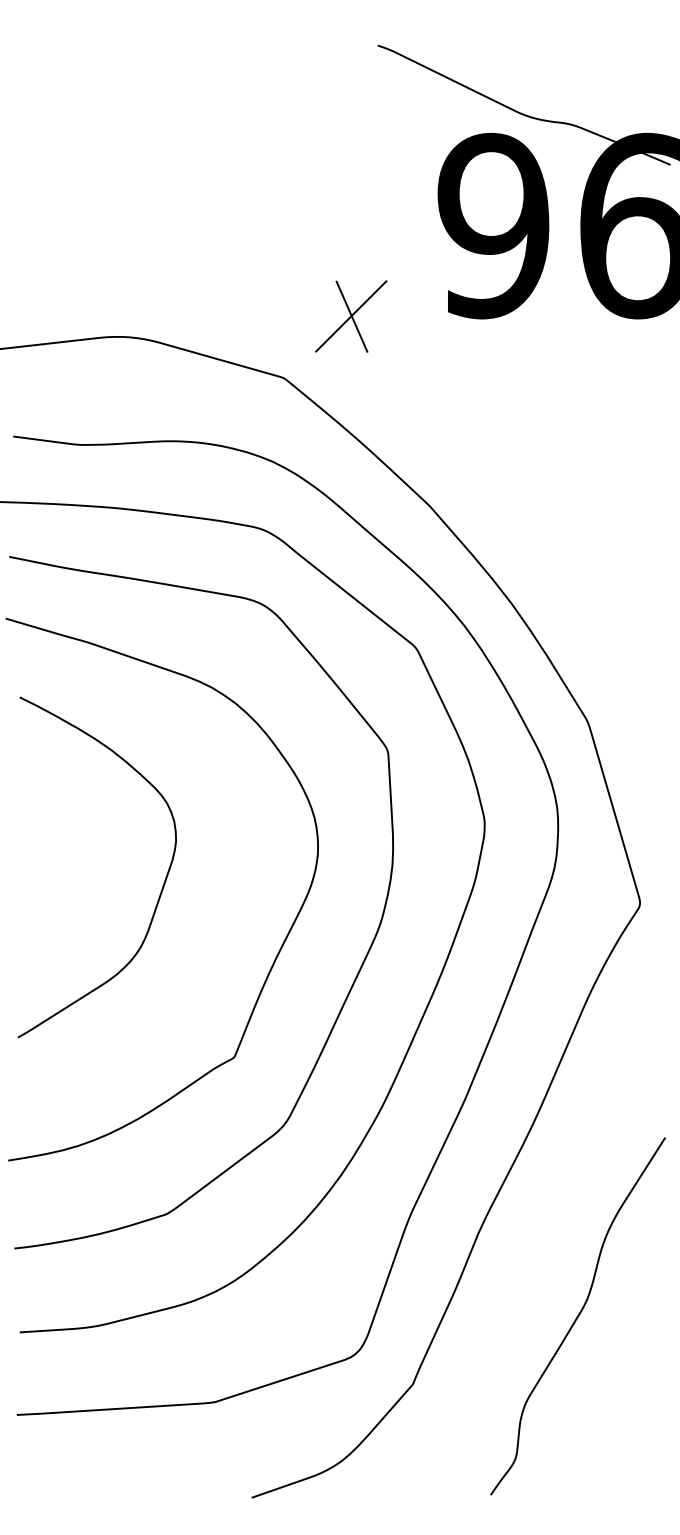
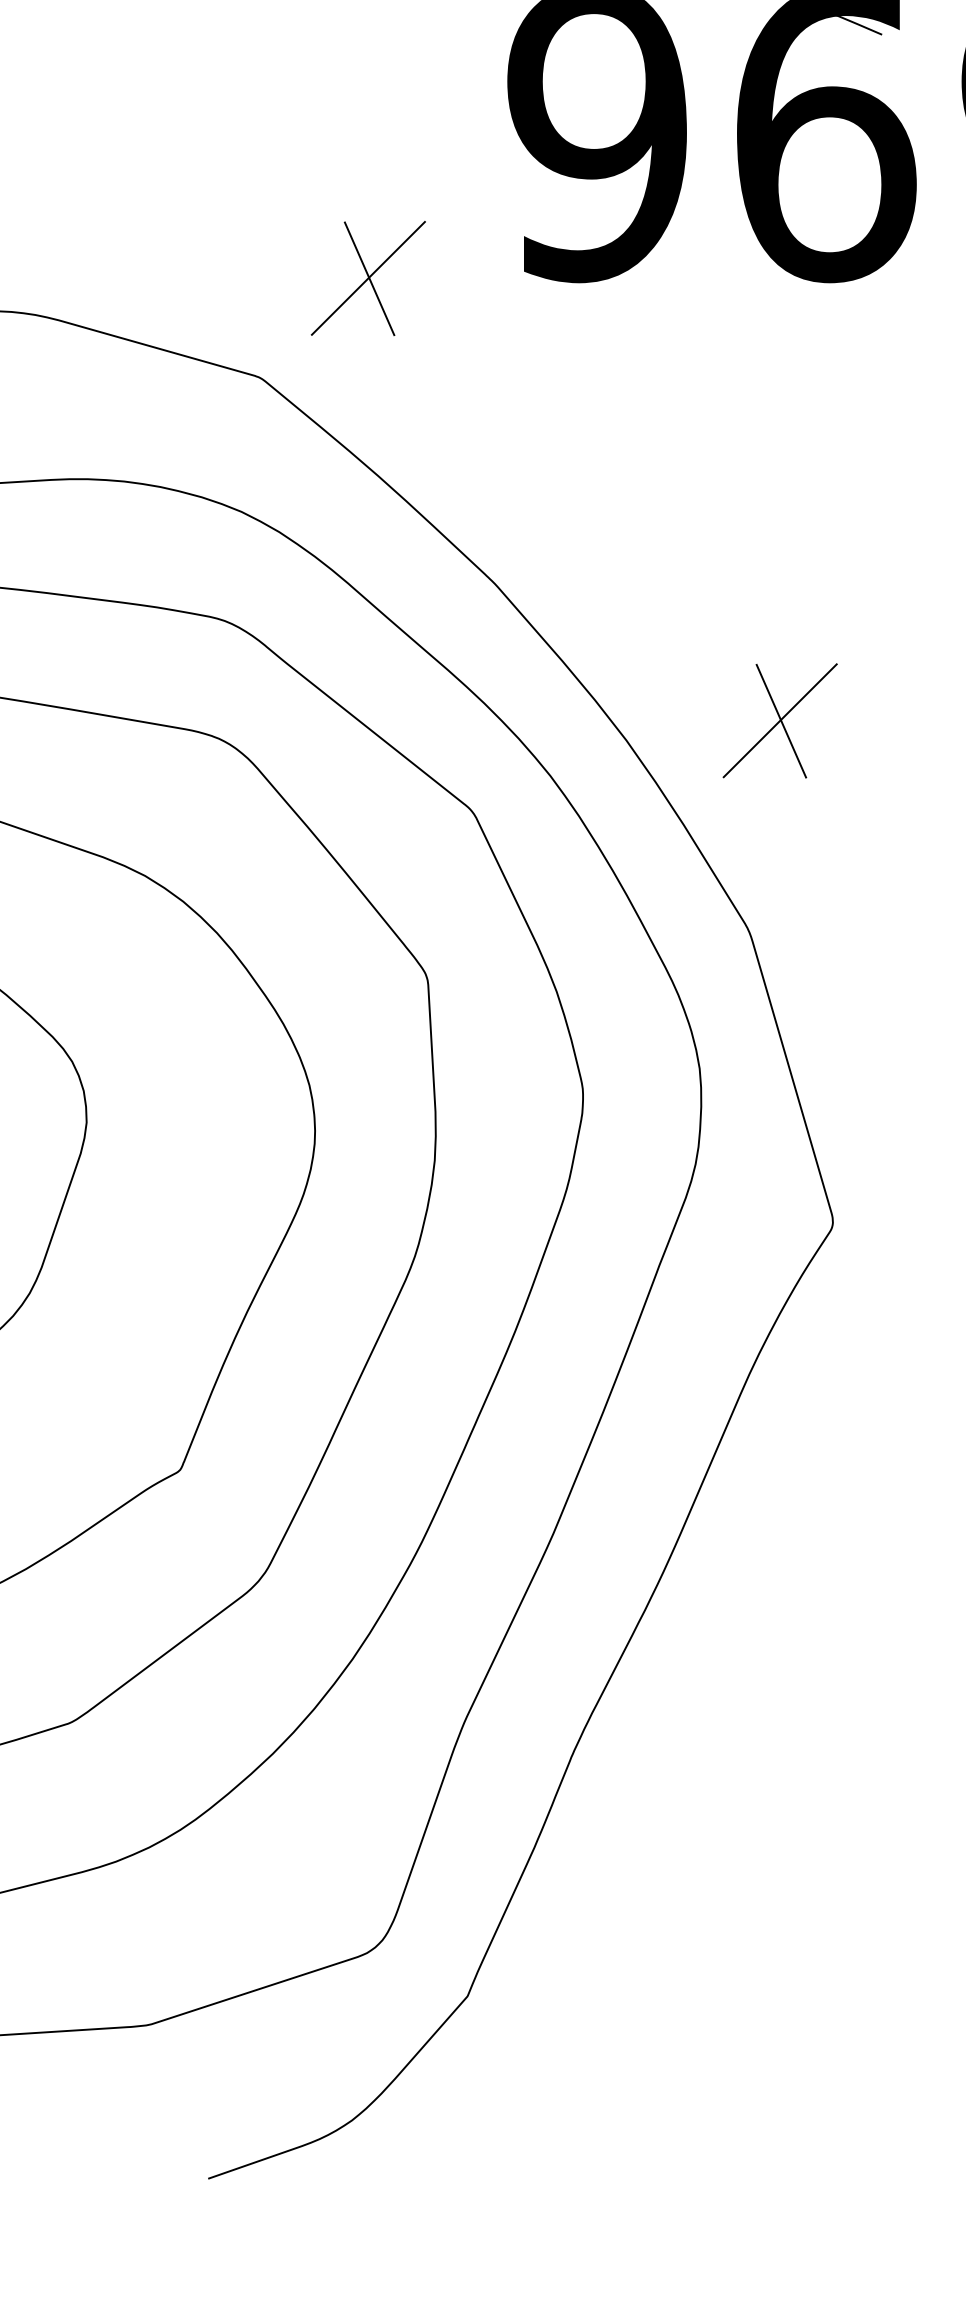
part: (607, 591) -> (780, 720), added
curve: (577, 1316) -> (732, 1887), removed

